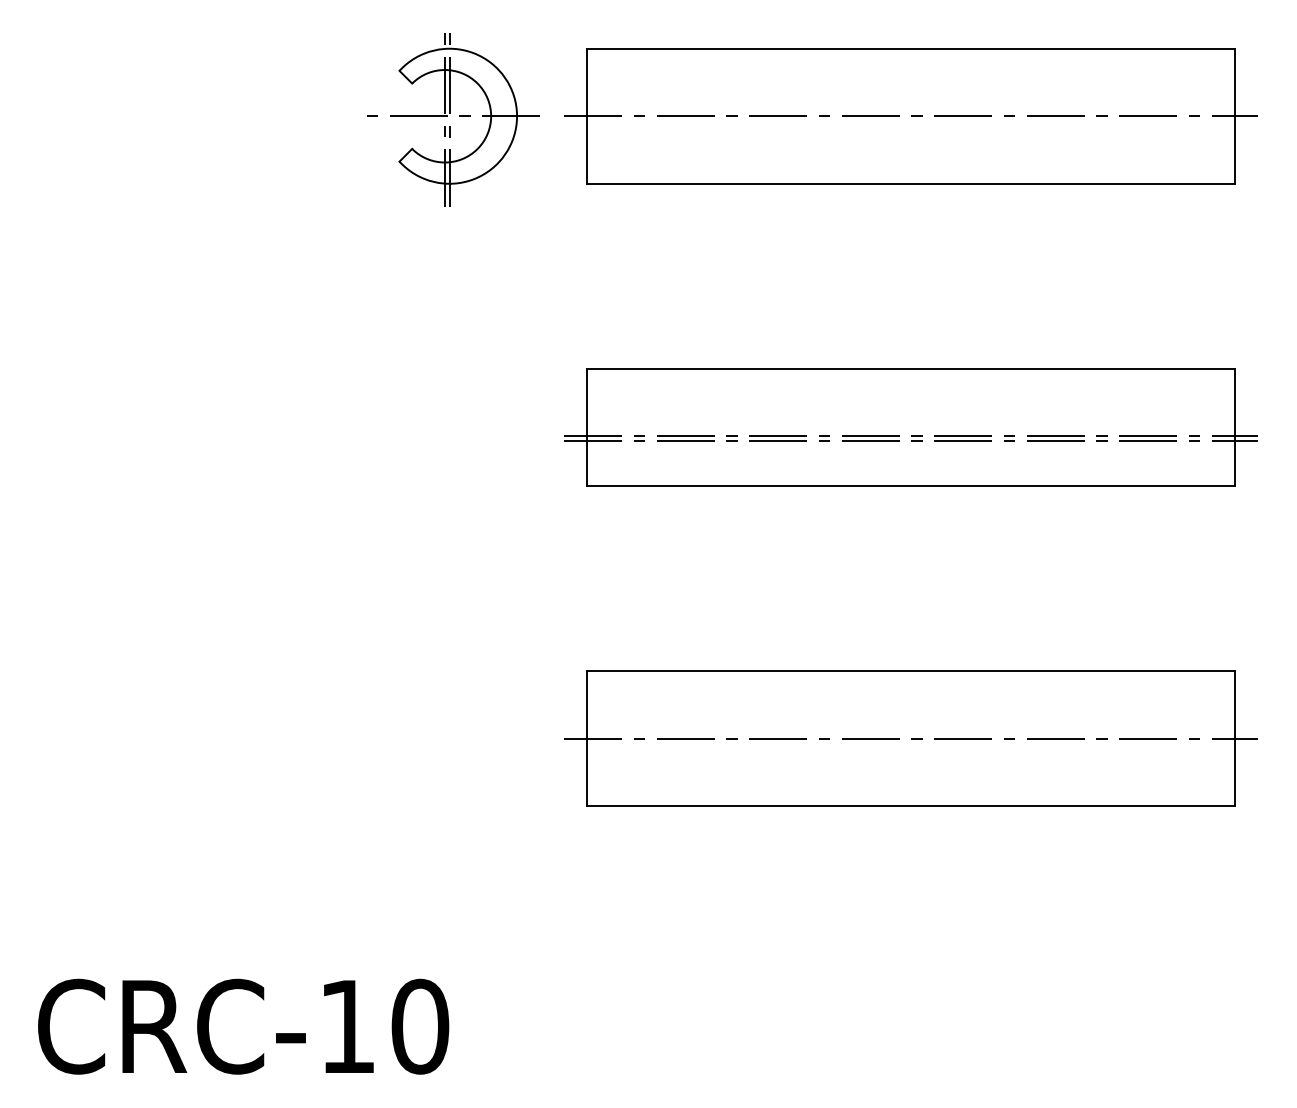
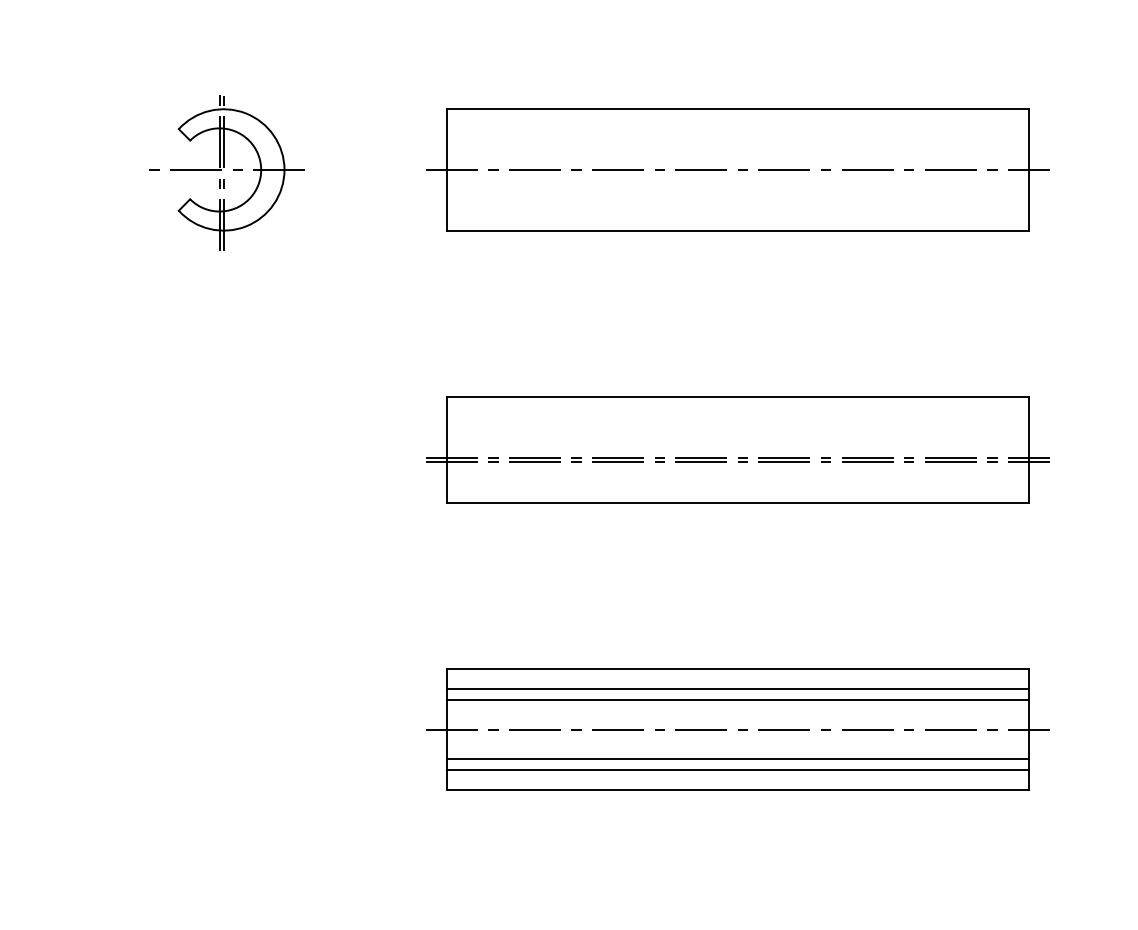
part: (450, 113) -> (224, 167), moved
line: (910, 693) -> (737, 688), added
line: (910, 706) -> (737, 700), added
line: (910, 771) -> (737, 758), added
line: (910, 784) -> (737, 770), added

